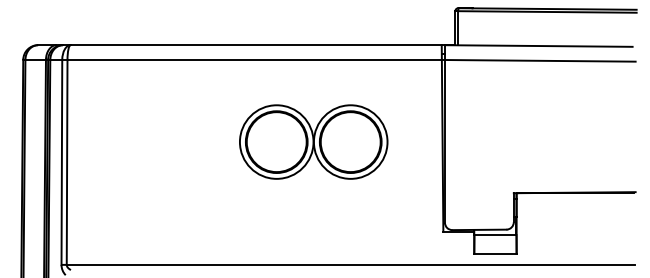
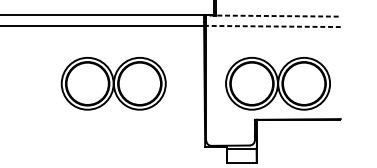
line: (538, 46) -> (272, 16), solid -> dashed
line: (539, 60) -> (272, 26), solid -> dashed
part: (546, 141) -> (277, 83), added

